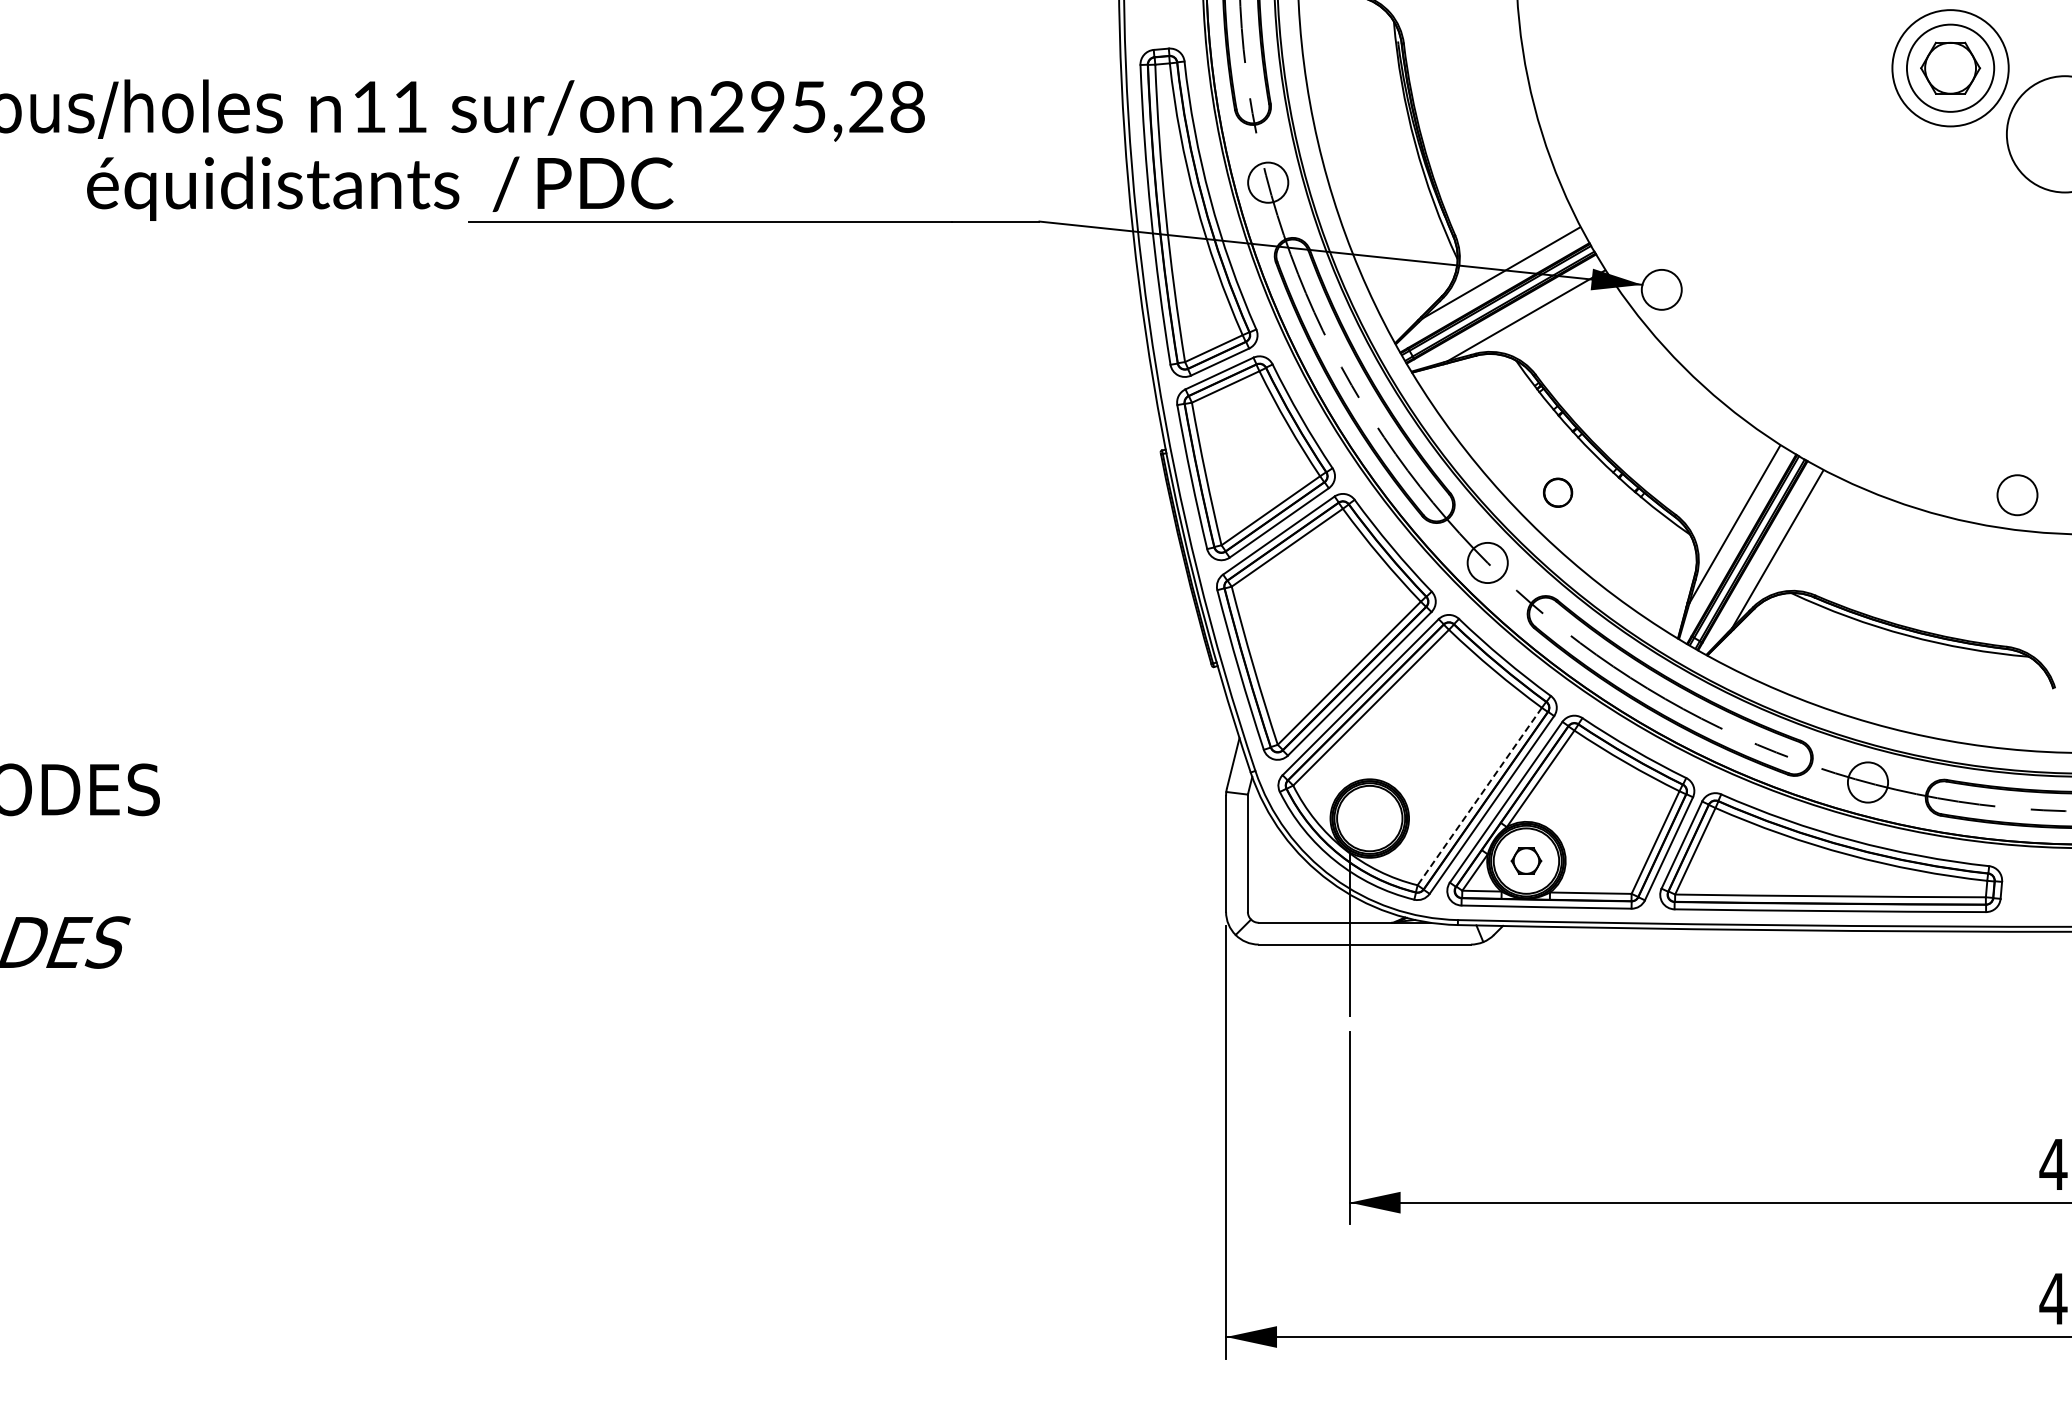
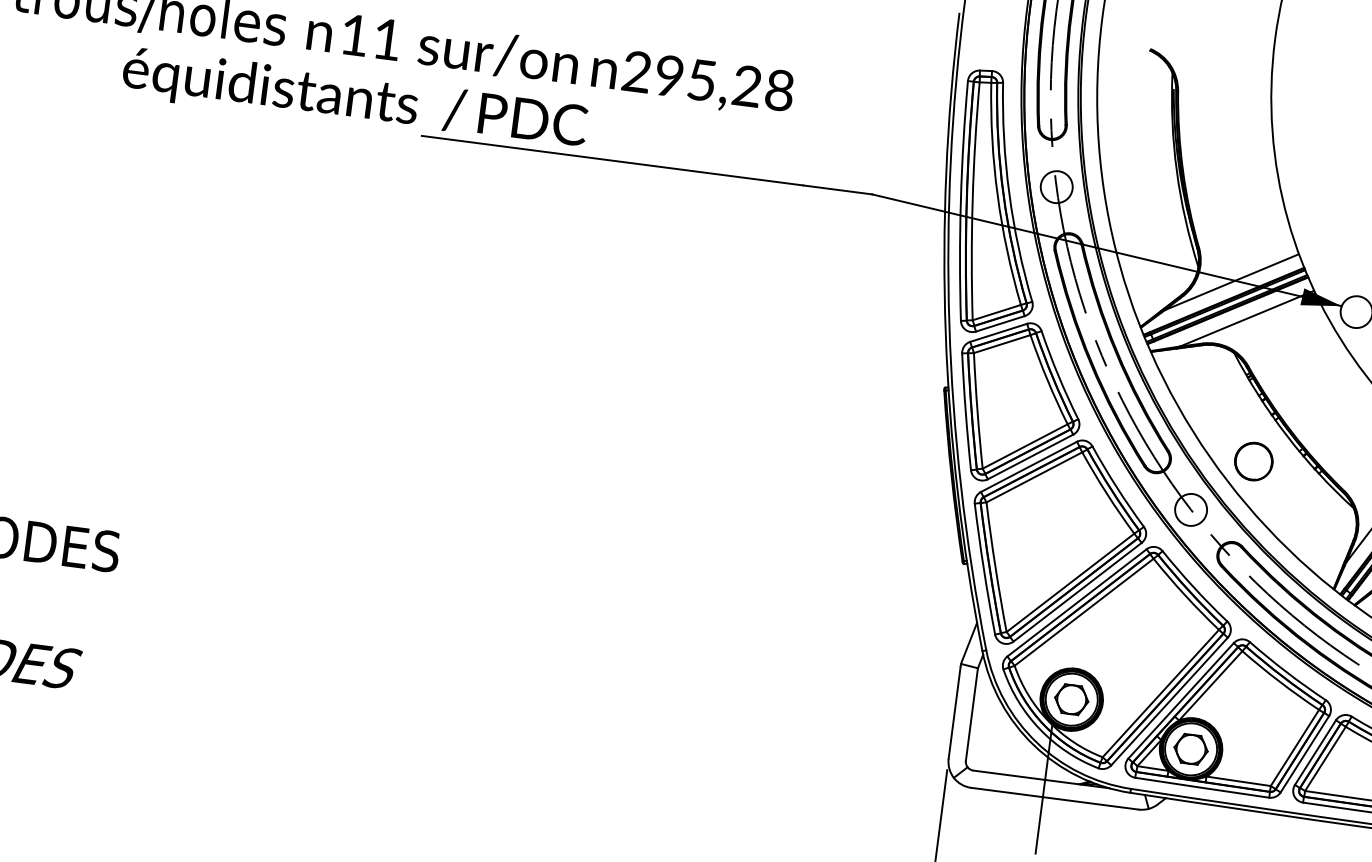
circle: (1557, 492) -> (1253, 461), size x1.67
line: (1479, 796) -> (1160, 693), dashed -> solid
part: (1369, 818) -> (1071, 699), added
part: (1526, 860) -> (1191, 748), size x1.43

